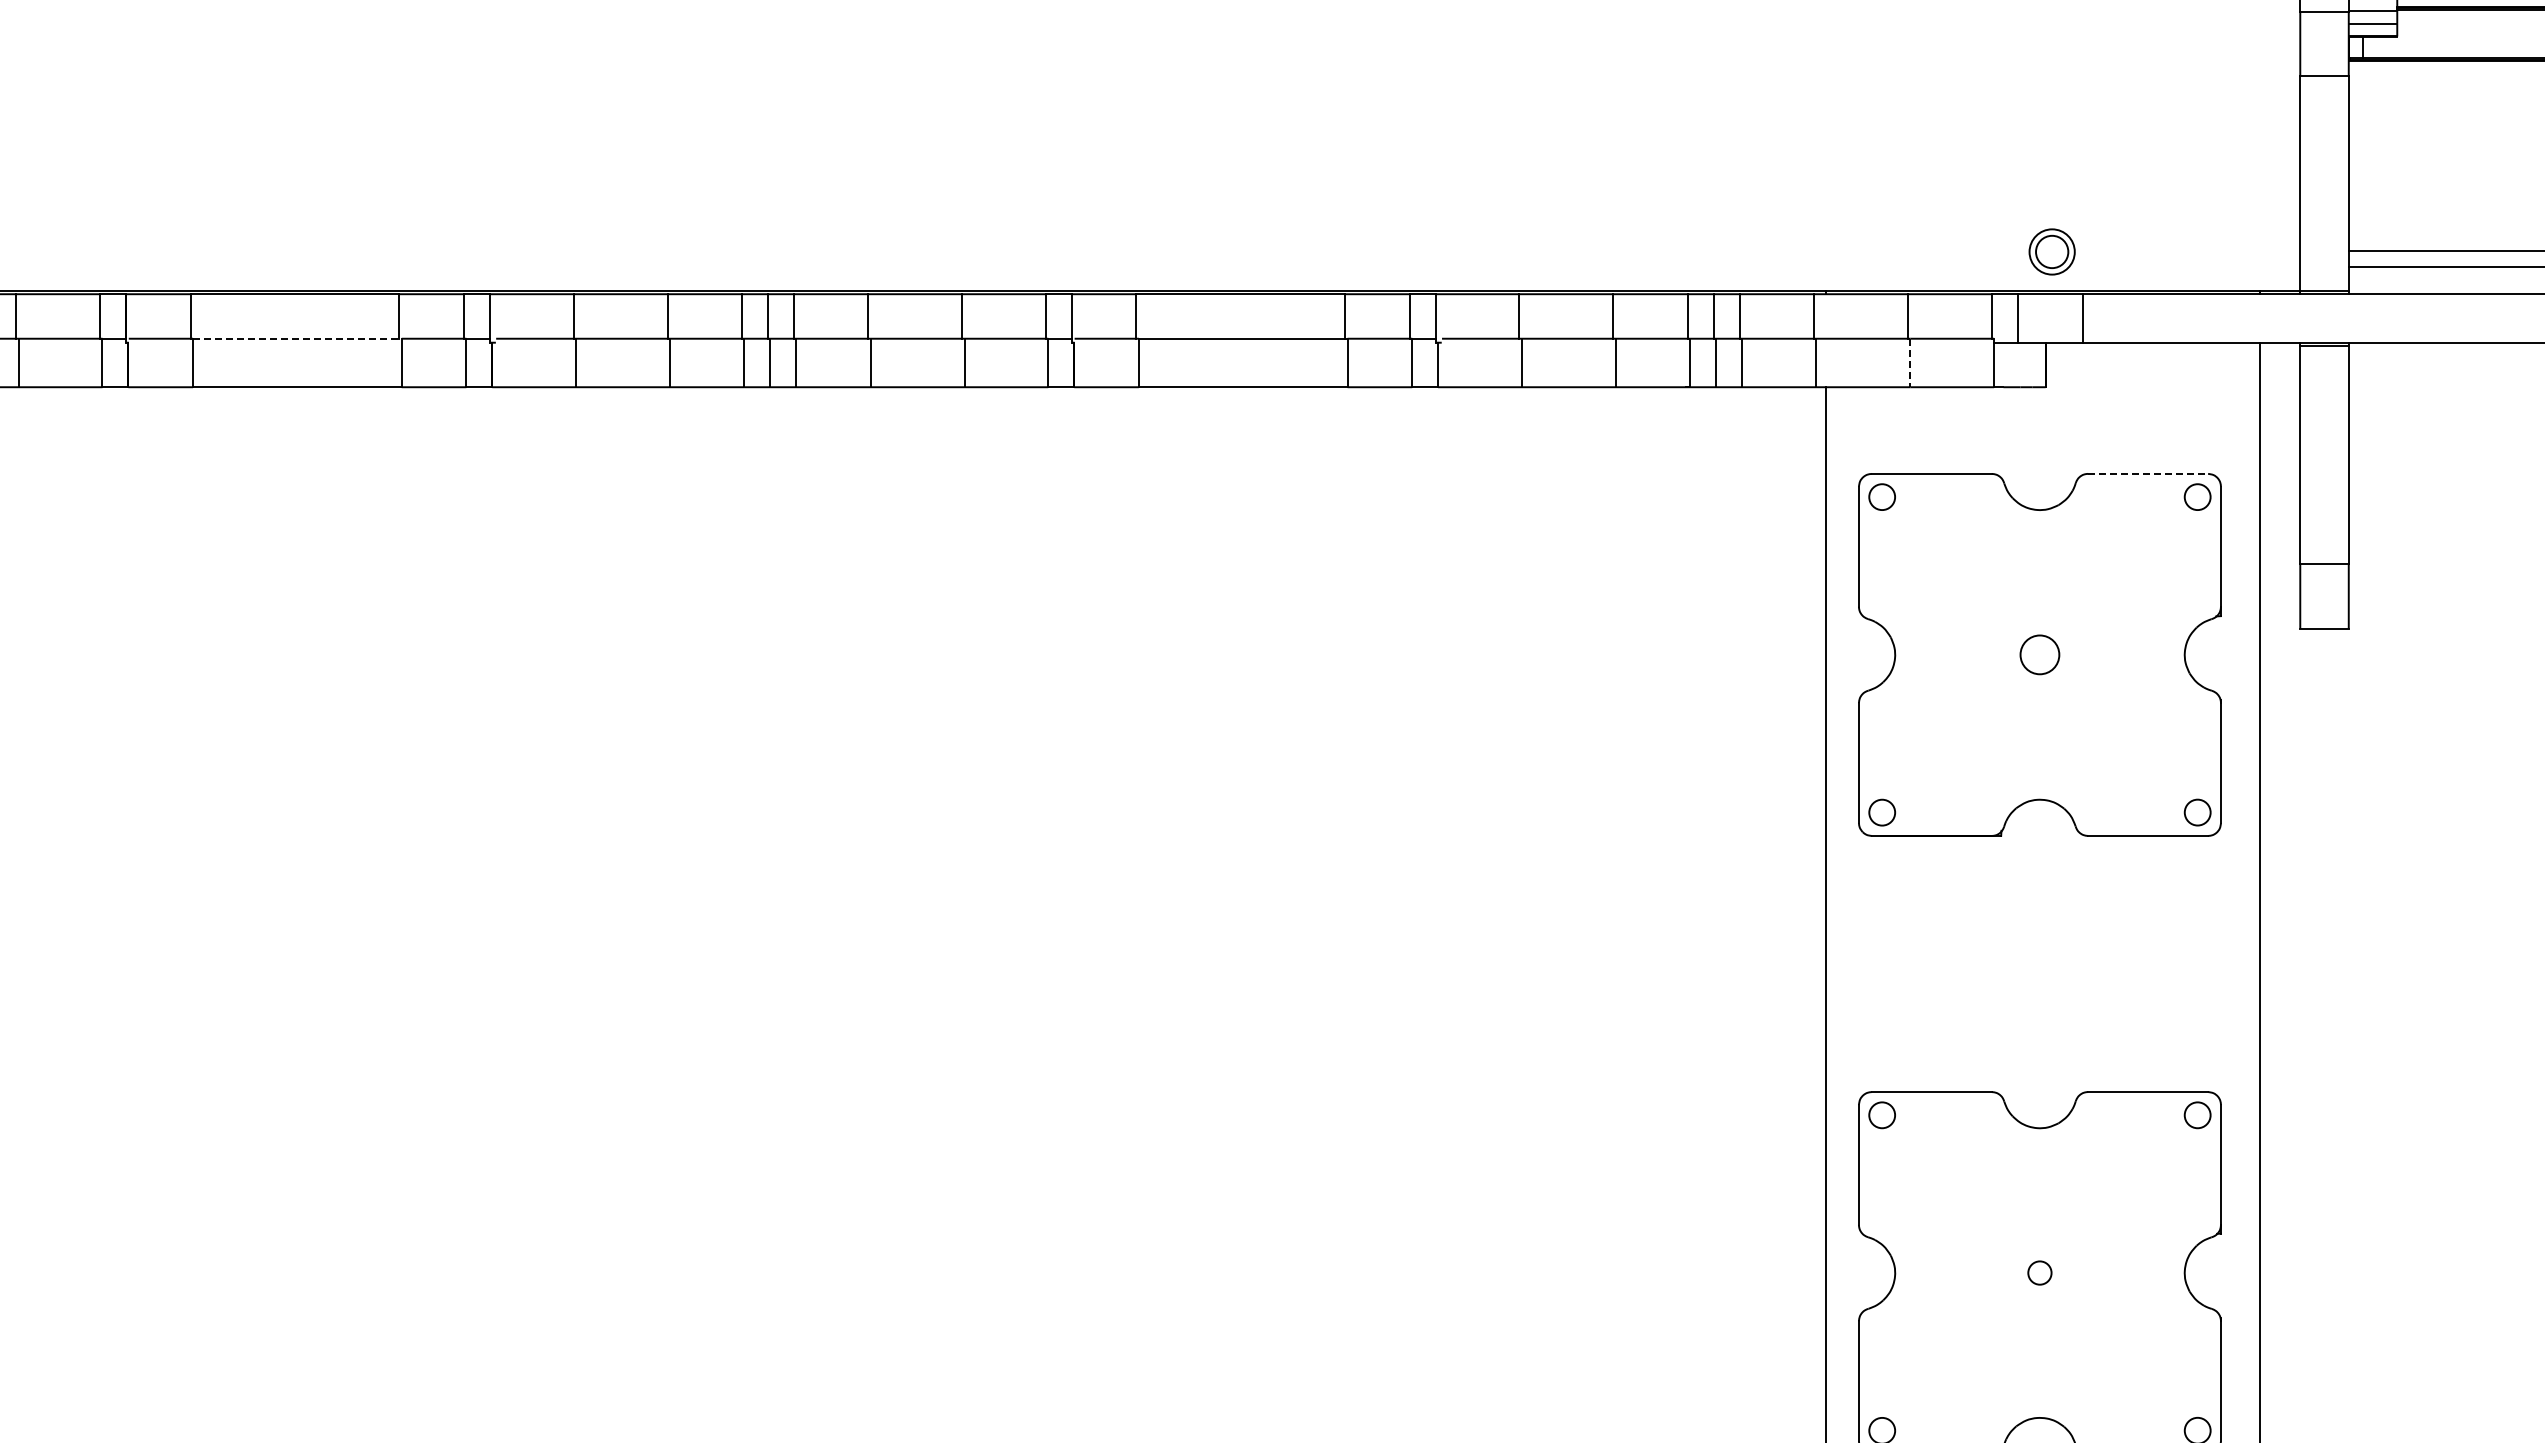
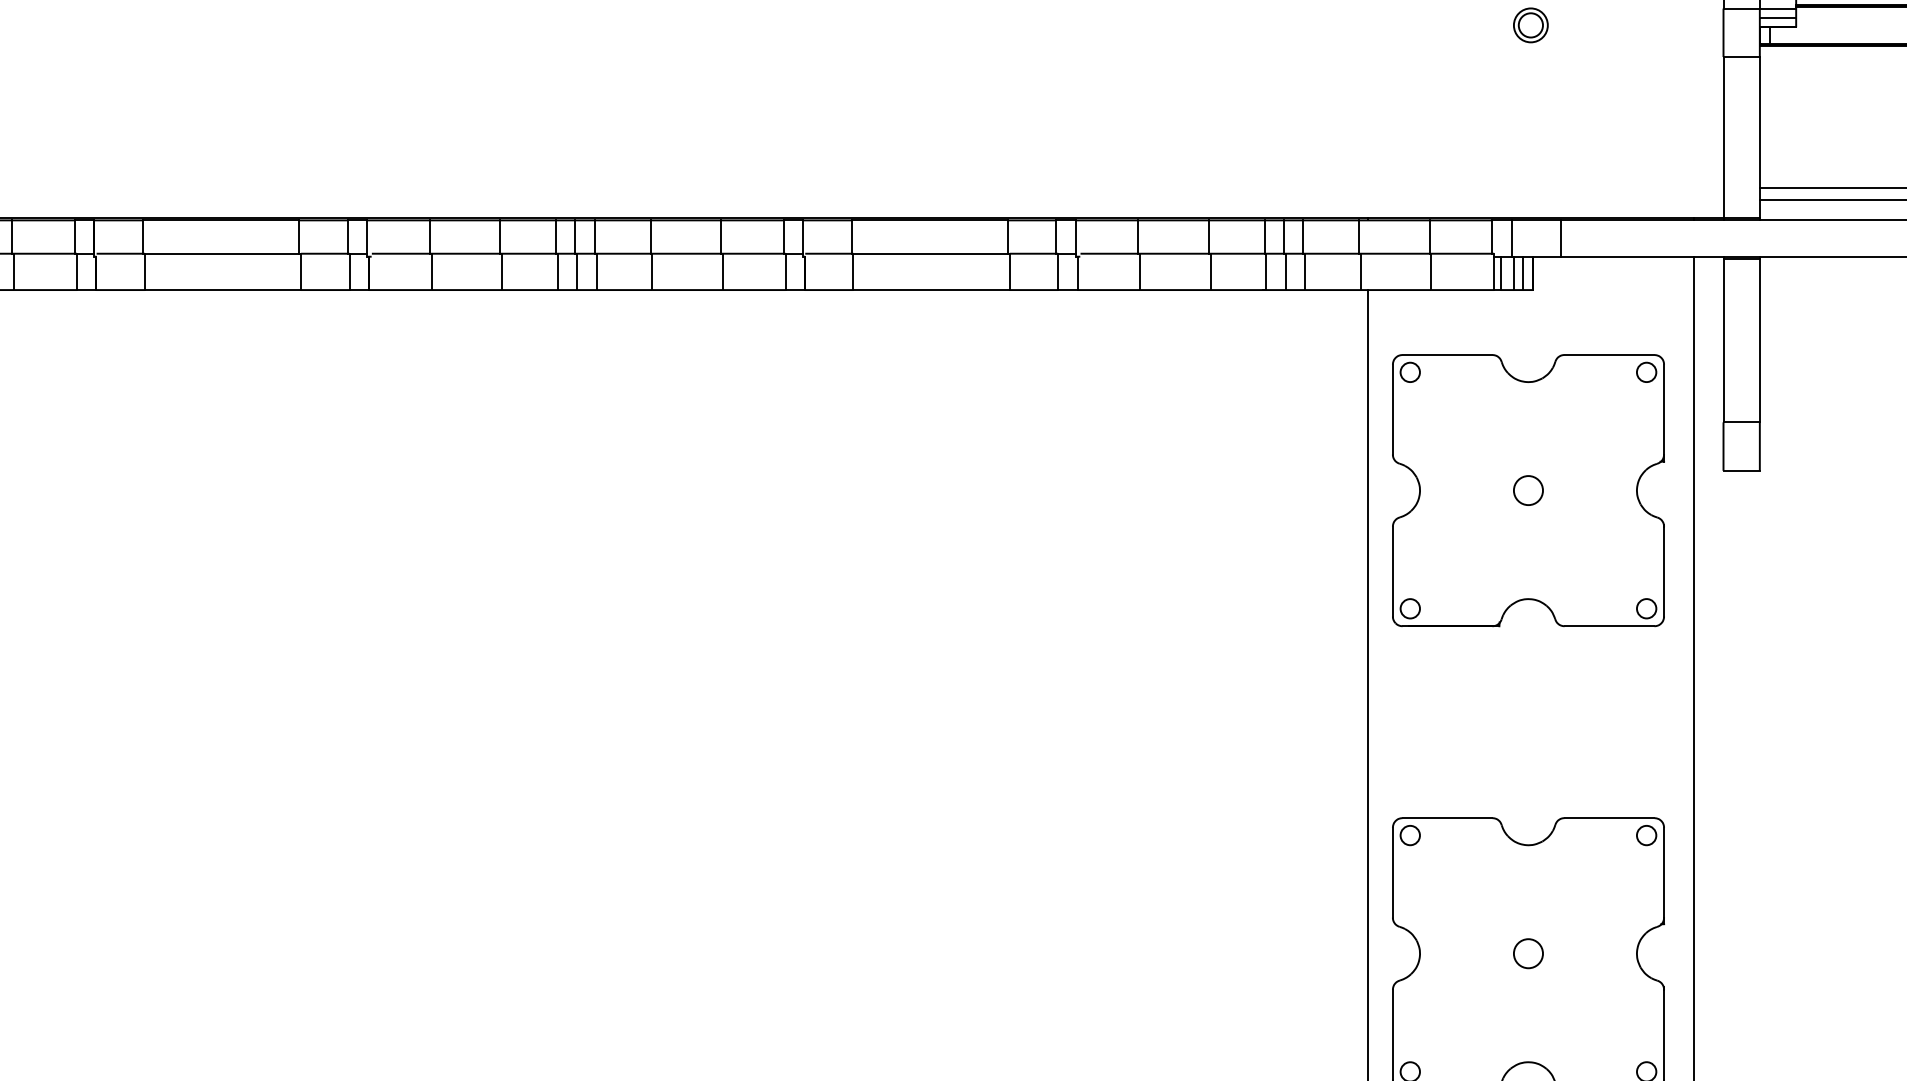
part: (2051, 251) -> (1530, 25), moved
line: (297, 338) -> (223, 253), dashed -> solid
line: (1910, 363) -> (1431, 272), dashed -> solid
line: (2003, 364) -> (1501, 273), added
line: (2020, 364) -> (1513, 273), added
line: (2032, 364) -> (1522, 273), added
line: (2148, 473) -> (1609, 354), dashed -> solid
circle: (2039, 1272) -> (1528, 953), size x1.67

